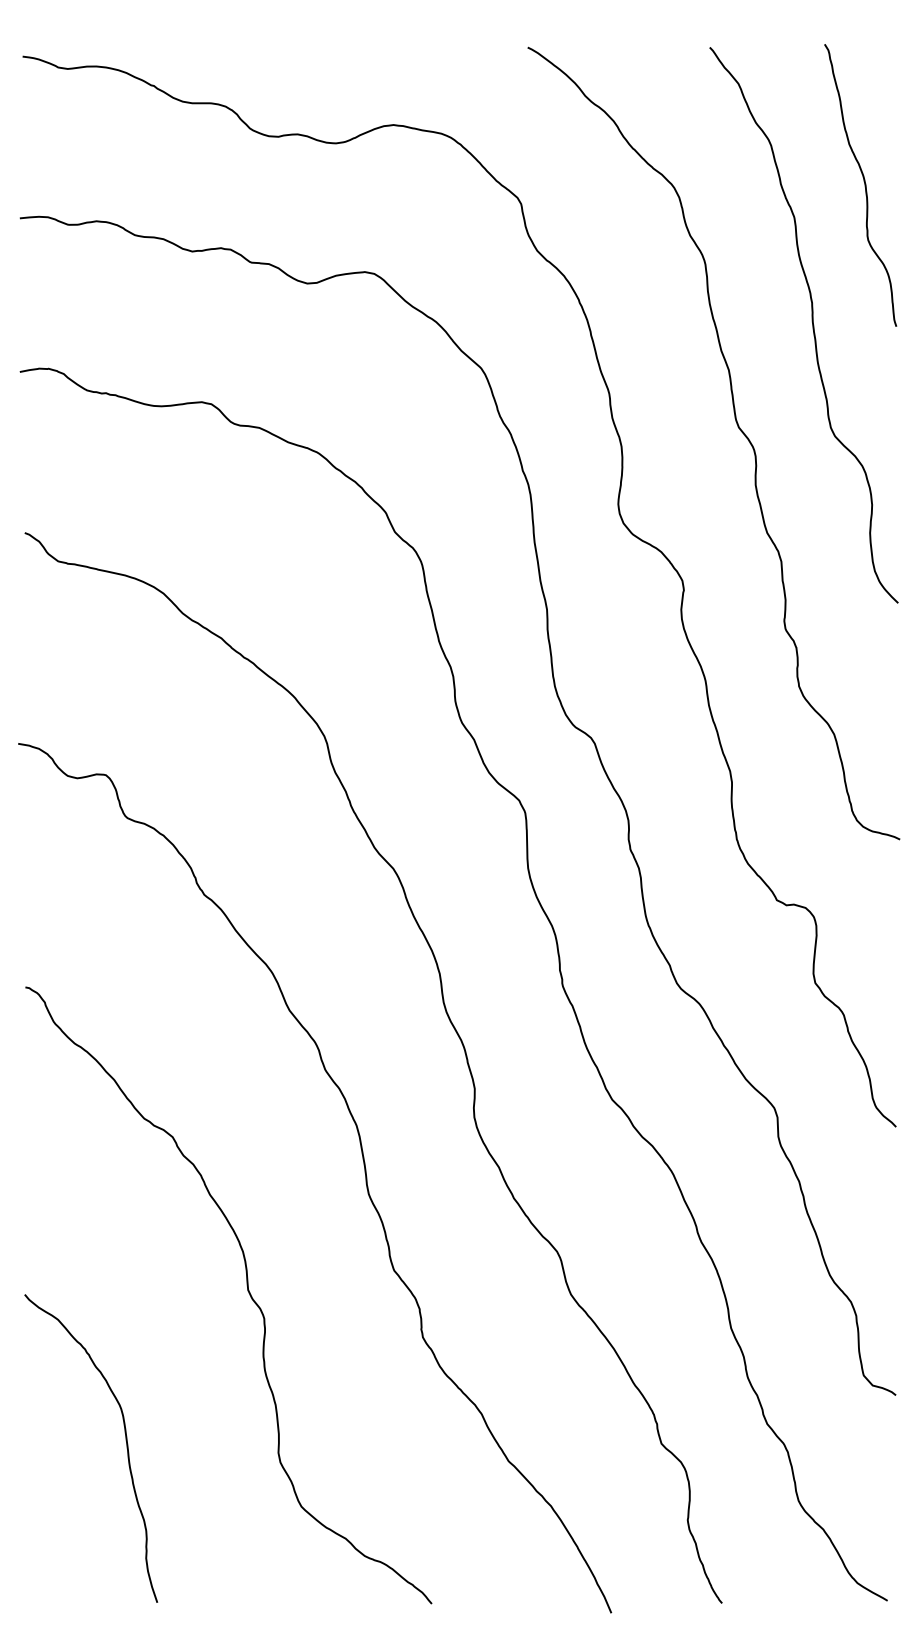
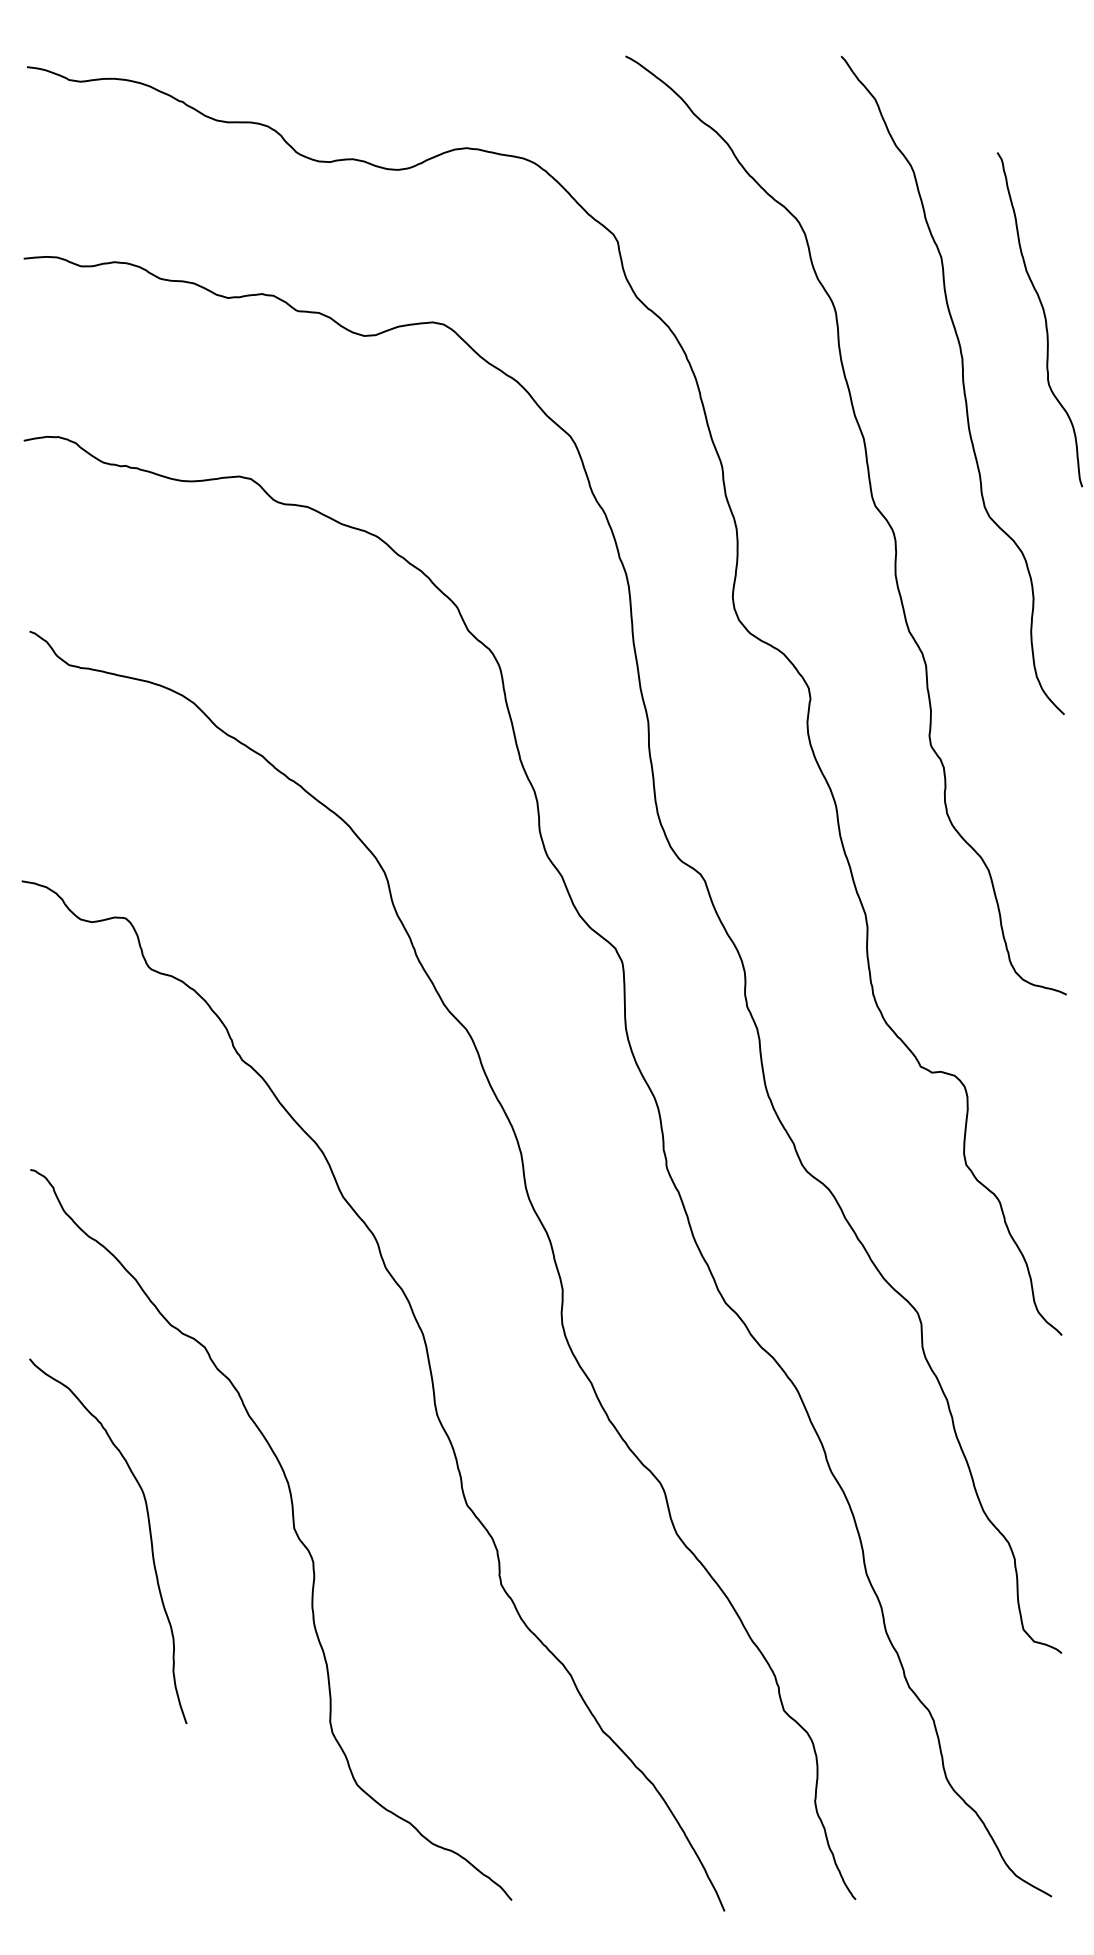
curve: (864, 185) -> (1044, 319), moved
curve: (126, 1442) -> (149, 1534), moved

